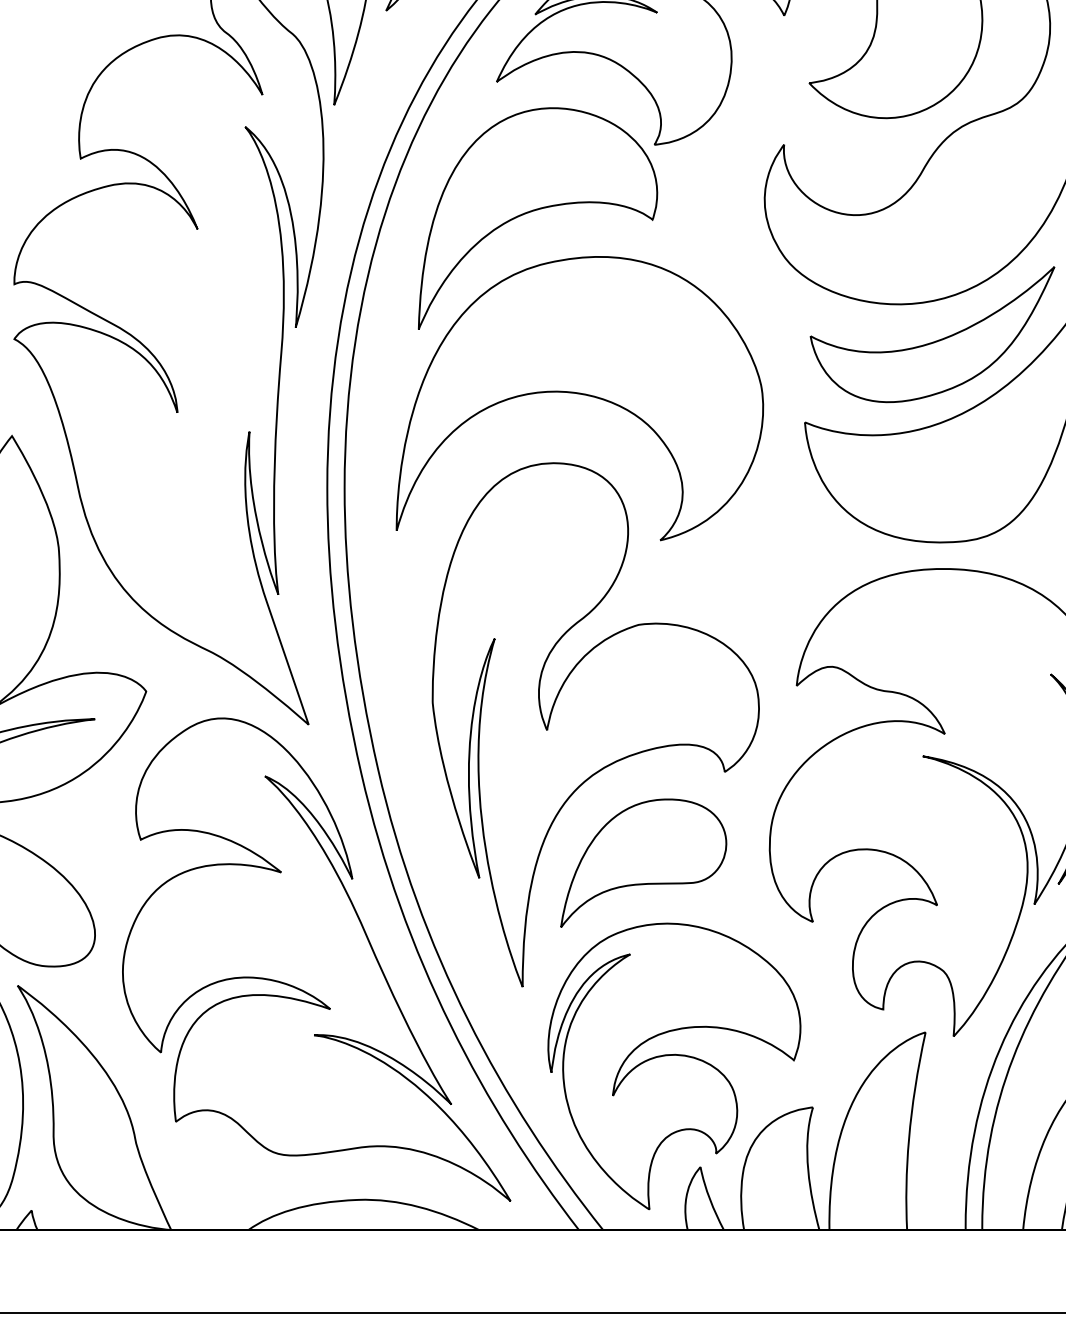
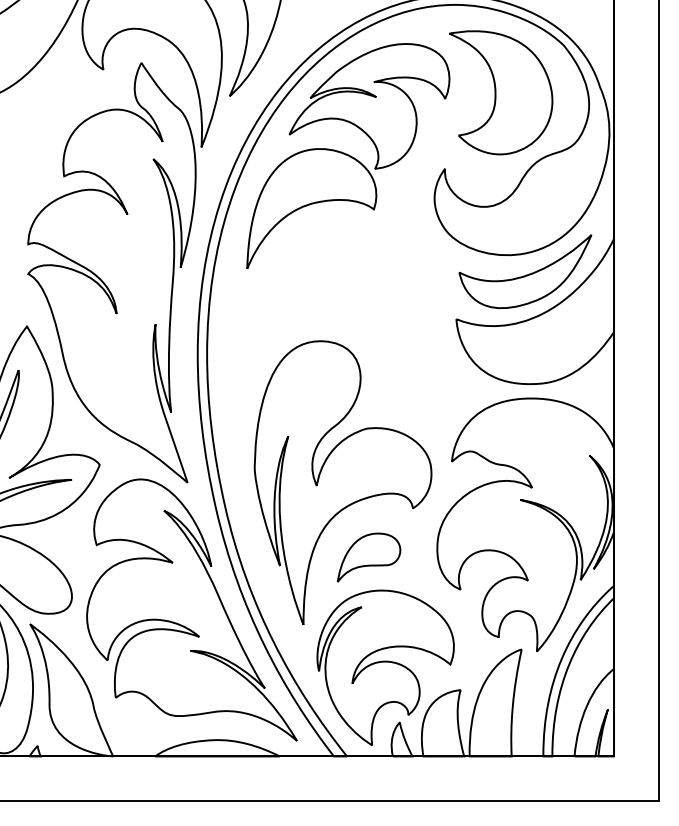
part: (579, 397) -> (334, 305), removed
part: (642, 862) -> (368, 557), size x0.7

